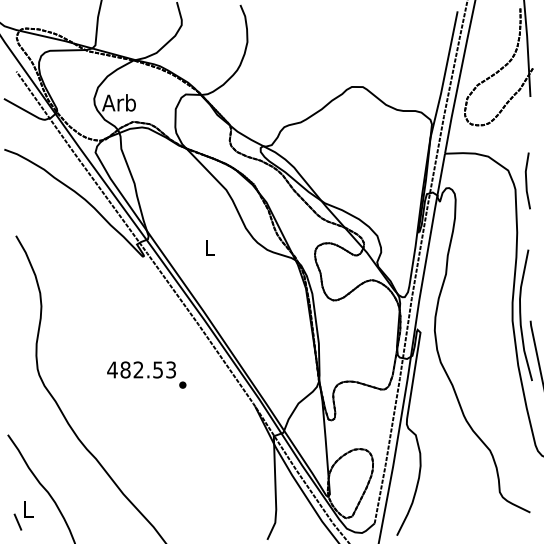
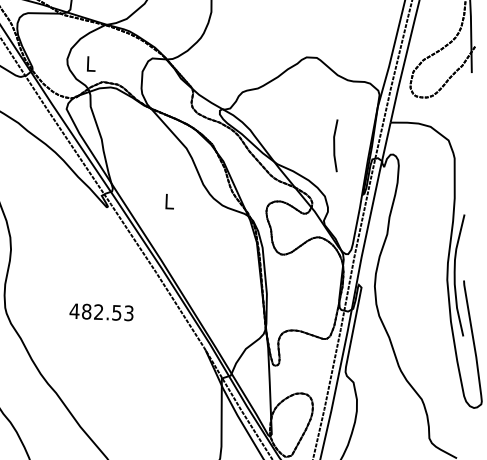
text: (118, 102) -> (89, 63), Arb -> L
line: (527, 180) -> (335, 145), moved
part: (182, 384) -> (139, 327), removed

